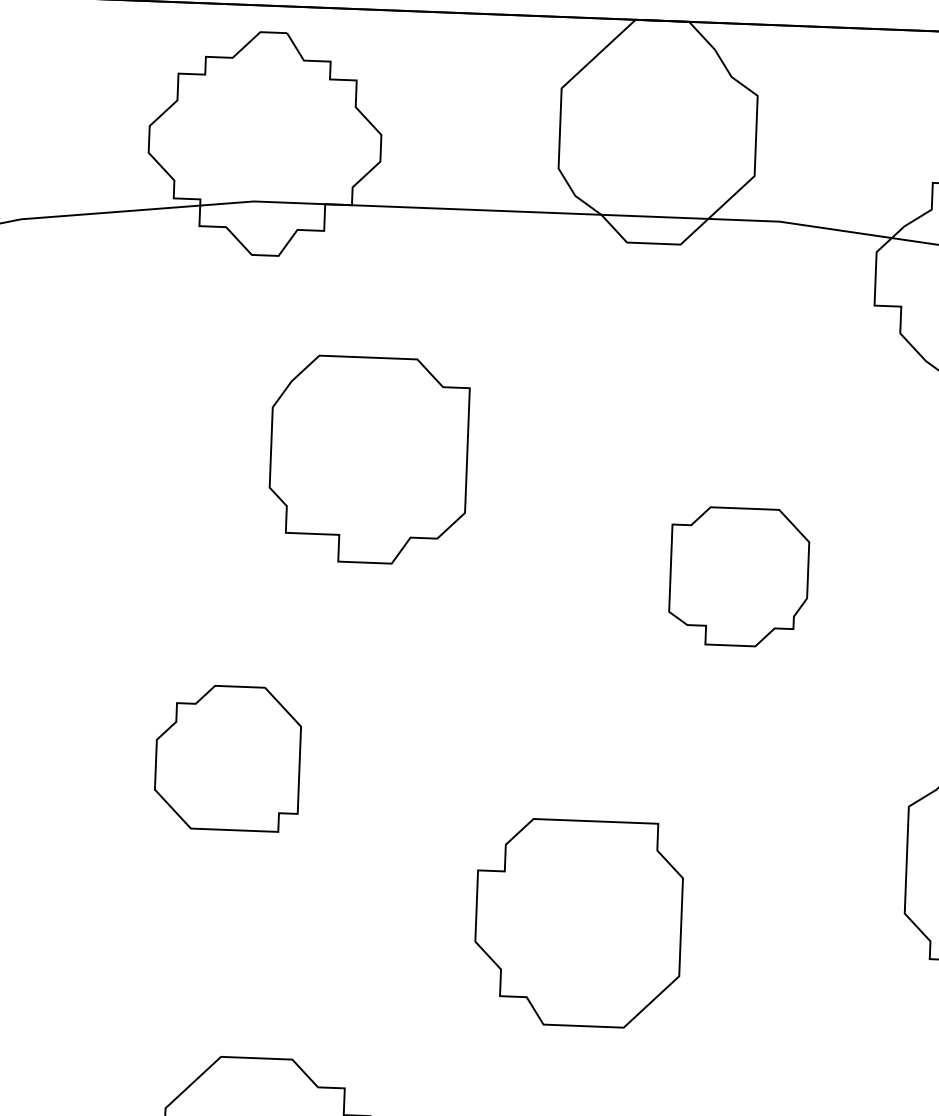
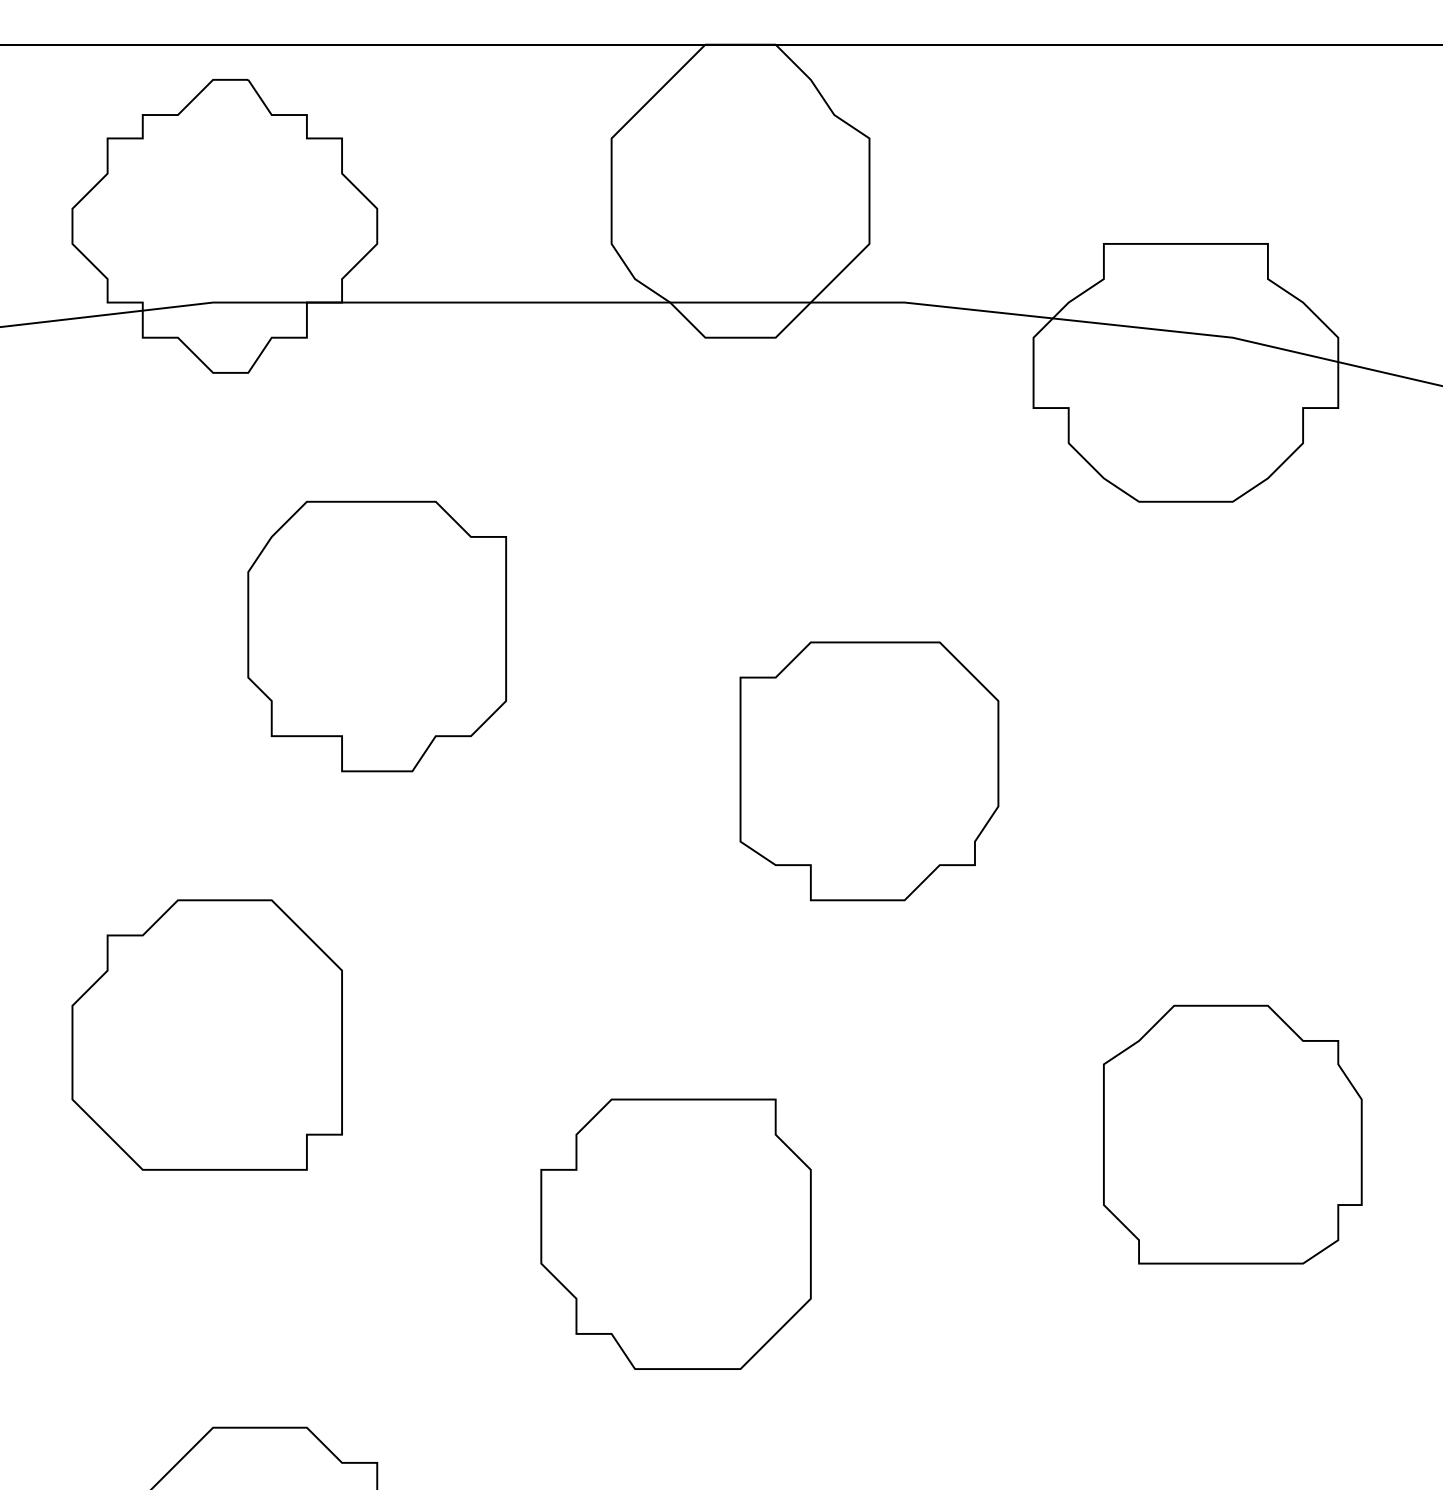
part: (739, 577) -> (869, 771), size x1.43
part: (227, 757) -> (206, 1034), size x1.43

